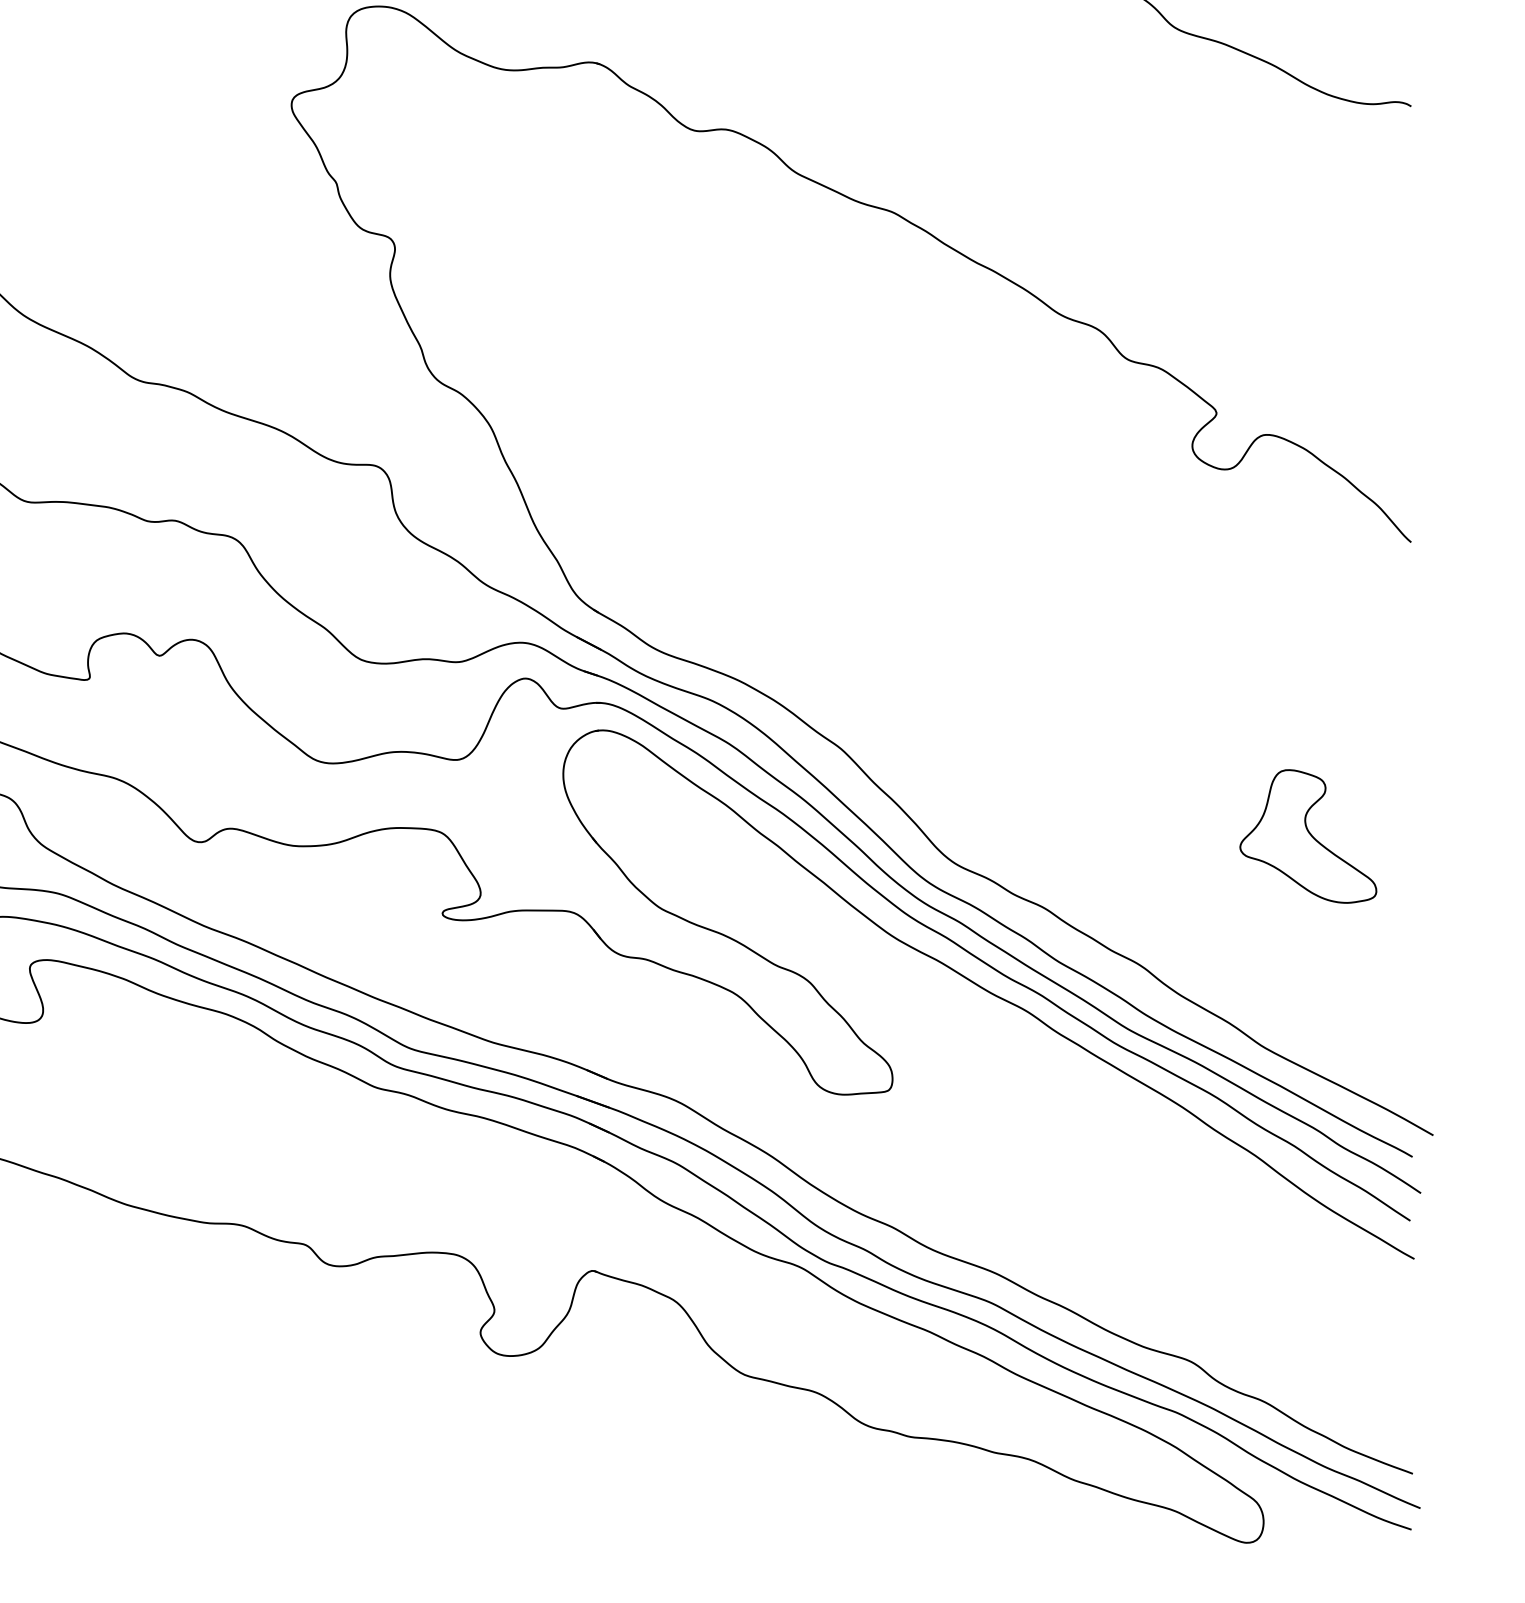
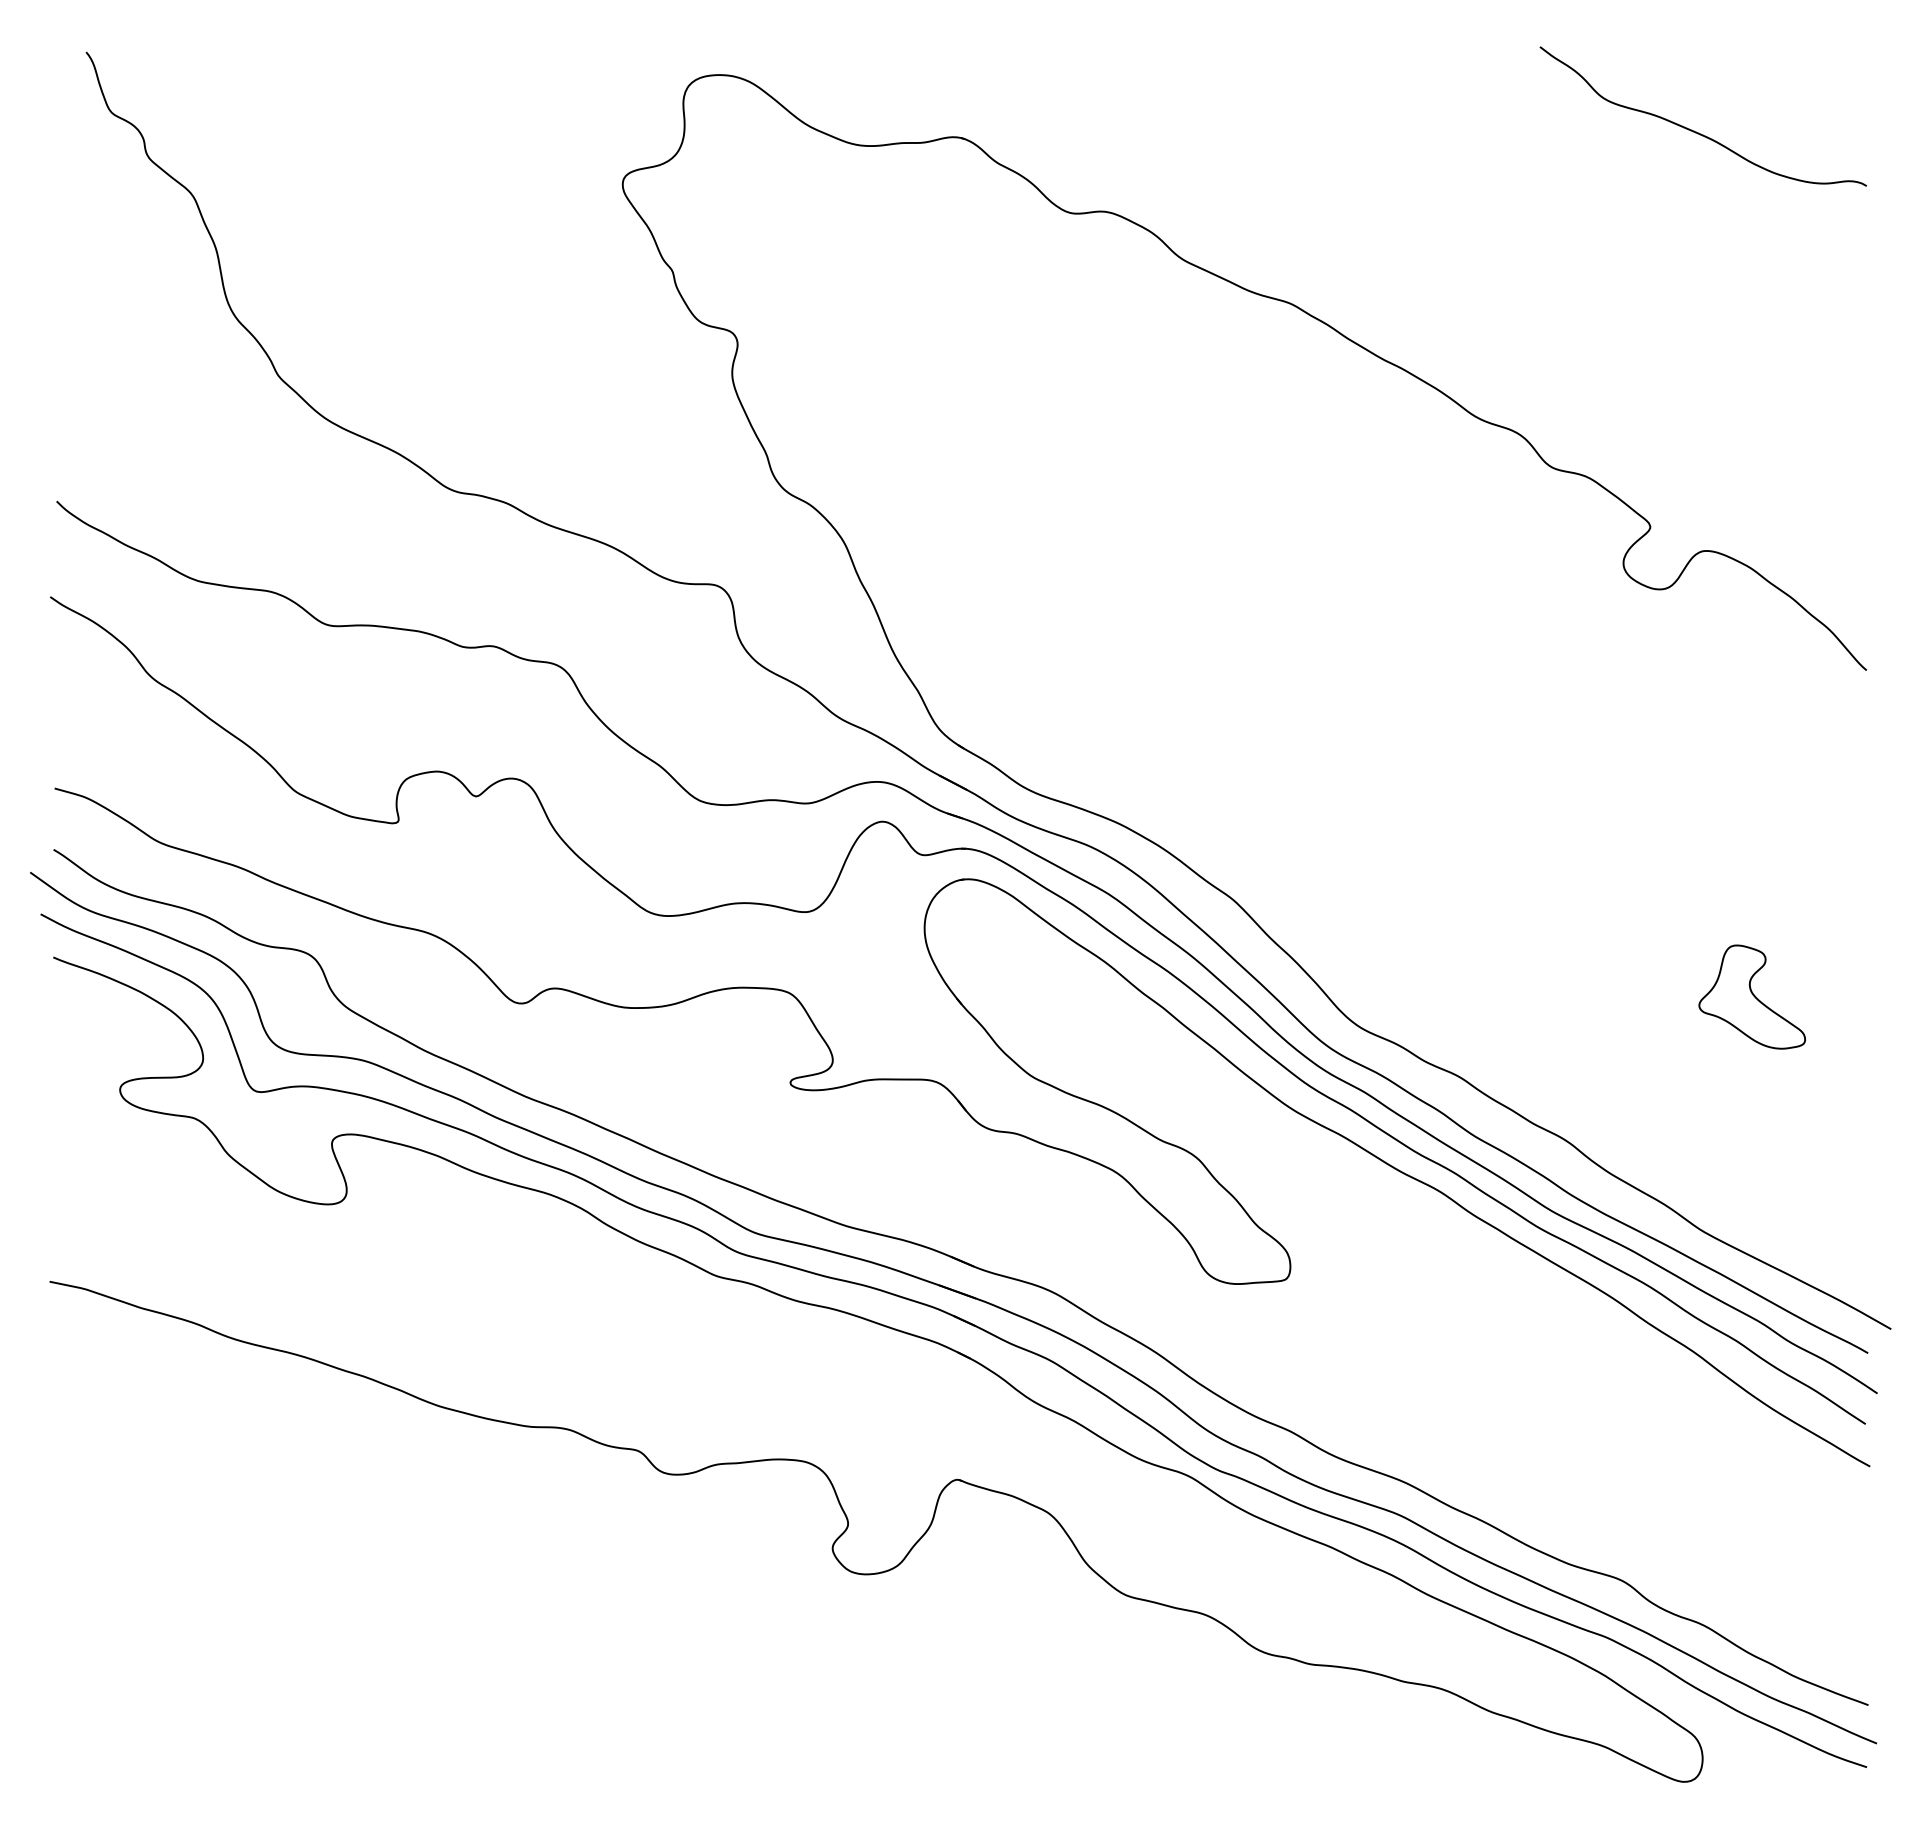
part: (1307, 835) -> (1751, 996), size x0.7

